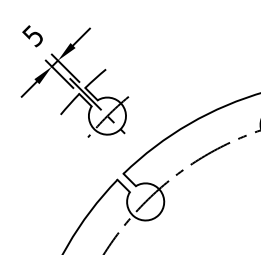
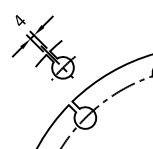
text: (33, 35) -> (19, 20), 5 -> 4

